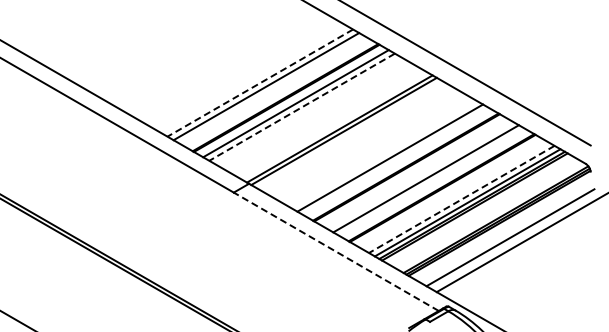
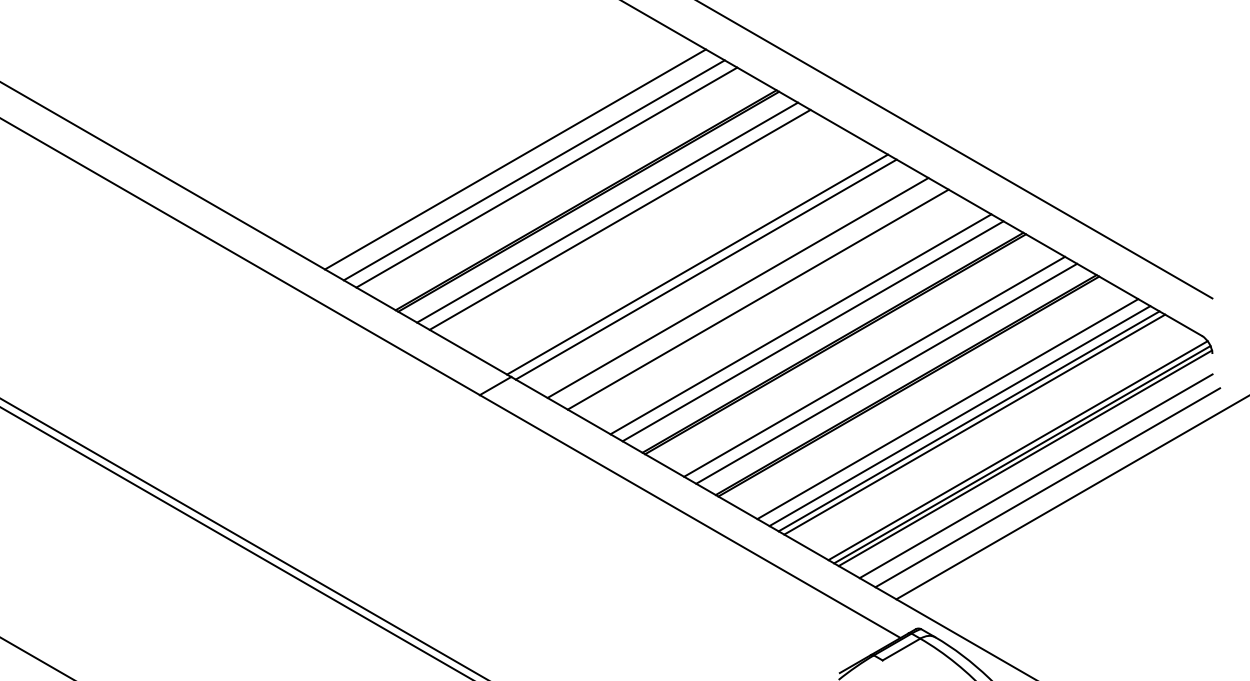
line: (250, 77) -> (514, 158), added
line: (259, 83) -> (532, 171), dashed -> solid
line: (301, 107) -> (618, 220), dashed -> solid
line: (359, 139) -> (737, 286), added
line: (369, 145) -> (758, 298), added
line: (395, 161) -> (811, 331), added
line: (431, 181) -> (885, 372), added
line: (461, 199) -> (947, 409), dashed -> solid
line: (504, 231) -> (1035, 474), added
line: (335, 251) -> (688, 515), dashed -> solid

